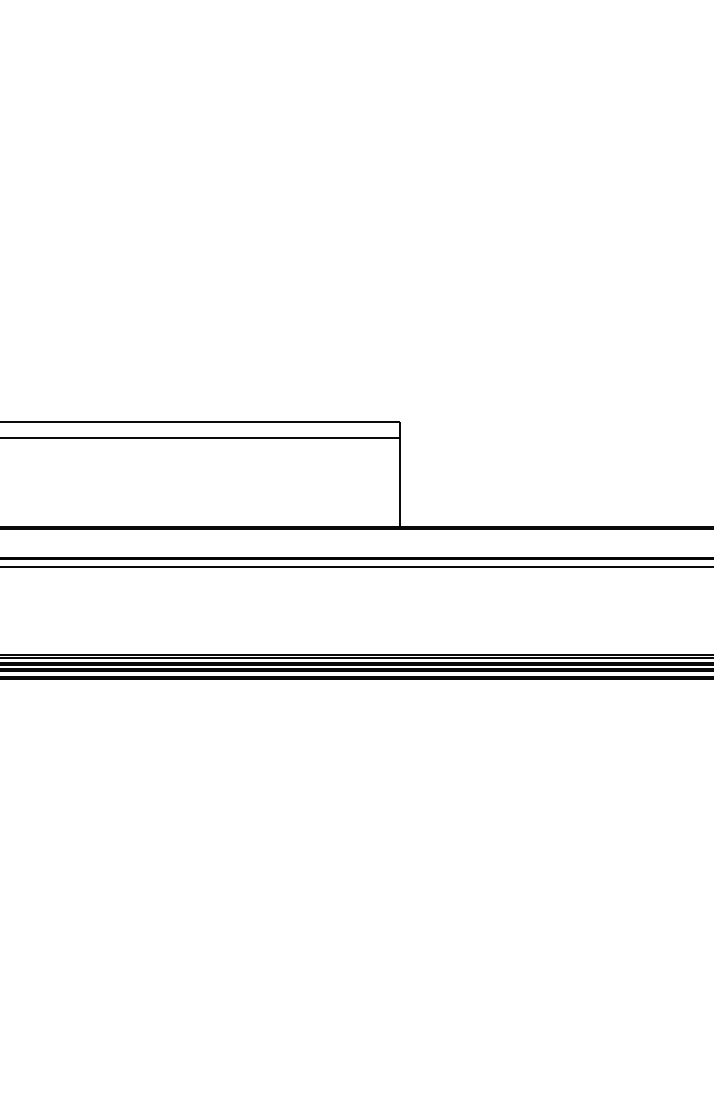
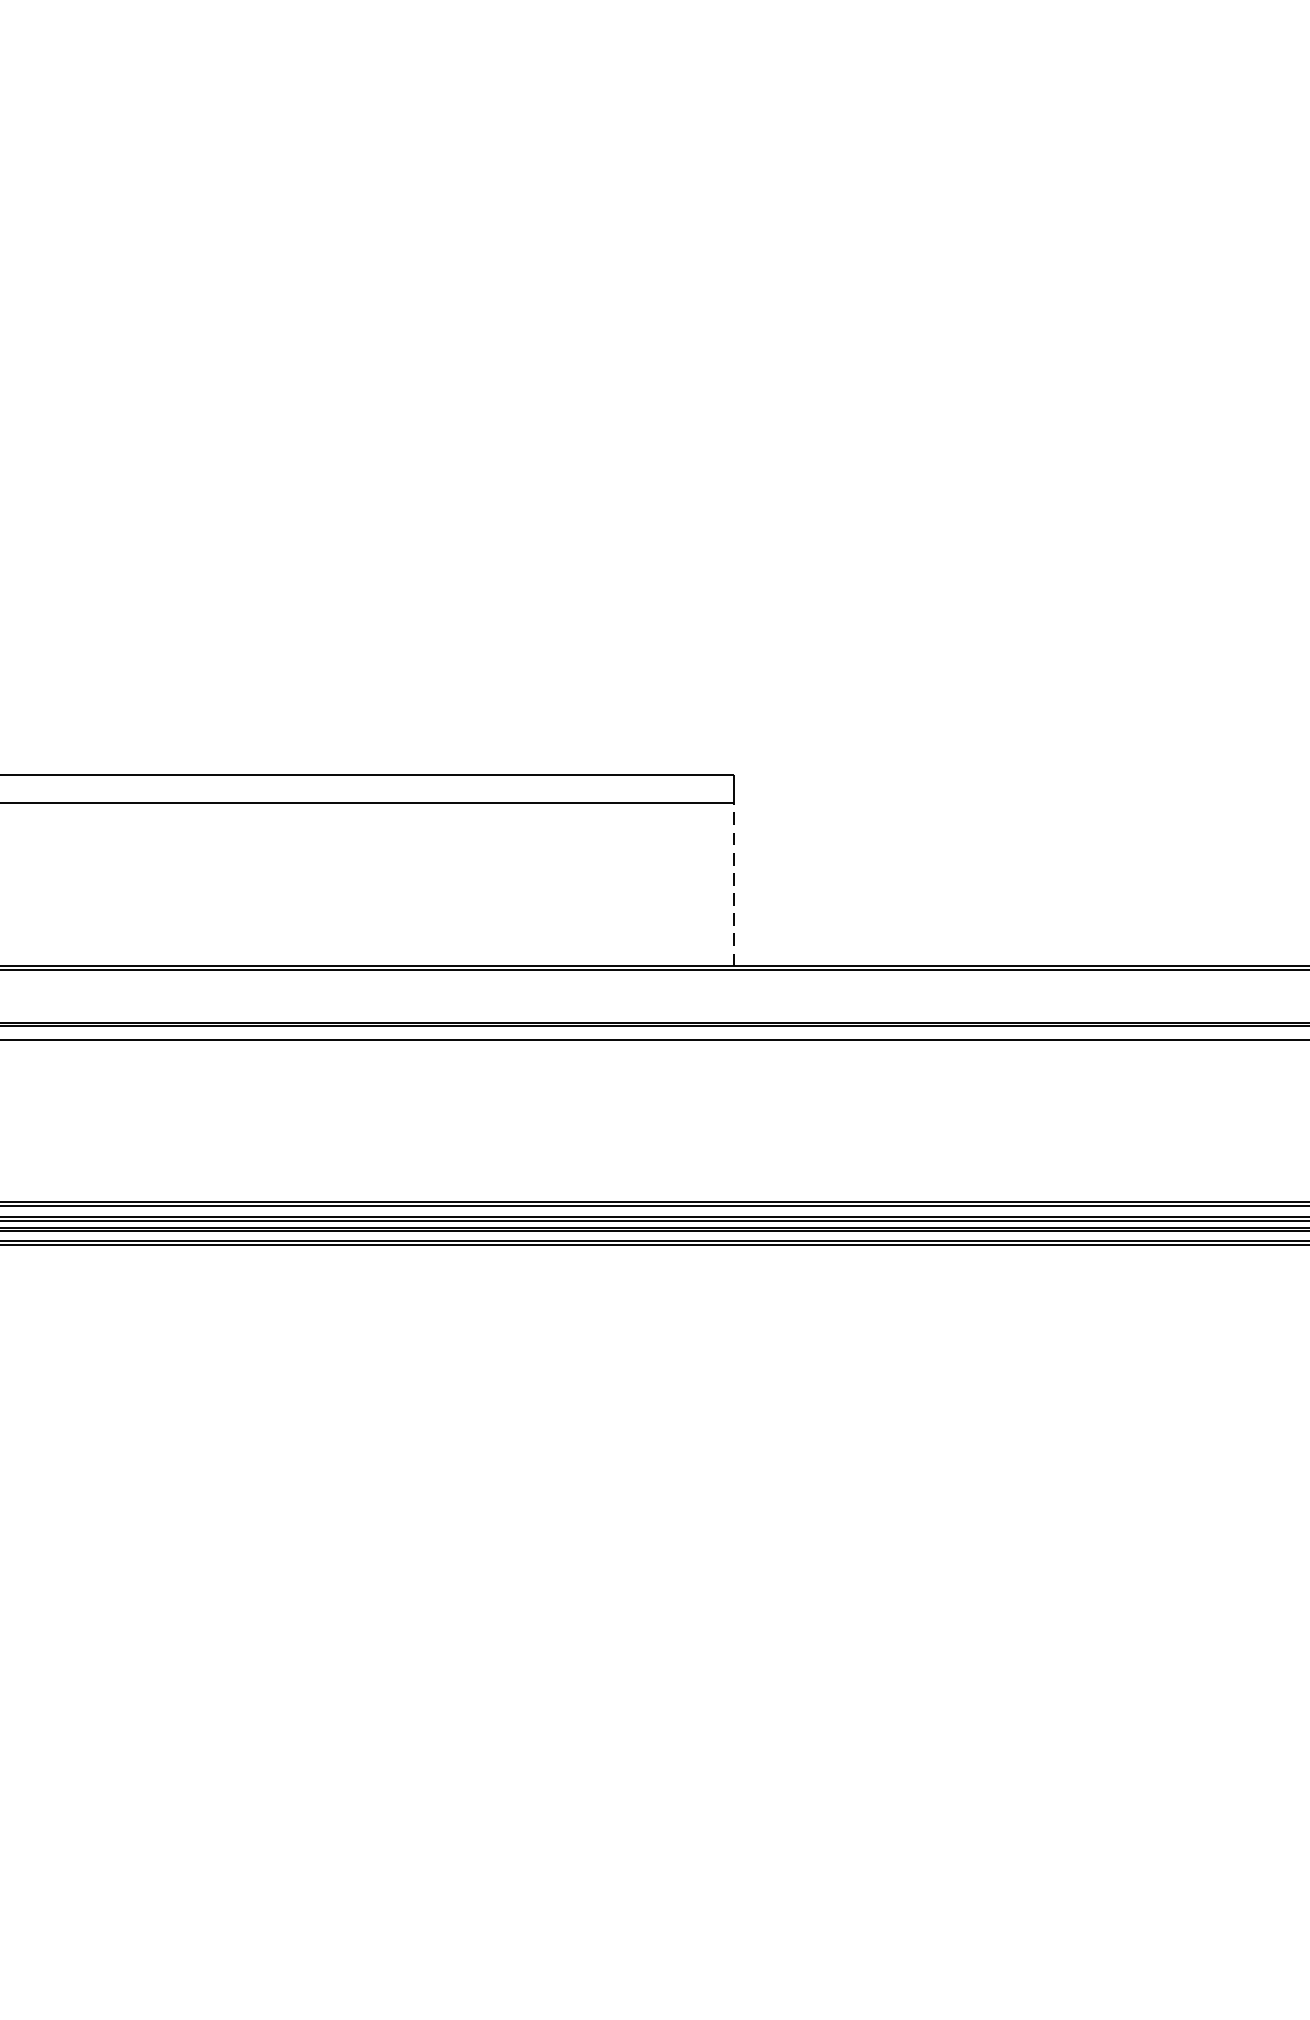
line: (400, 482) -> (734, 885), solid -> dashed

